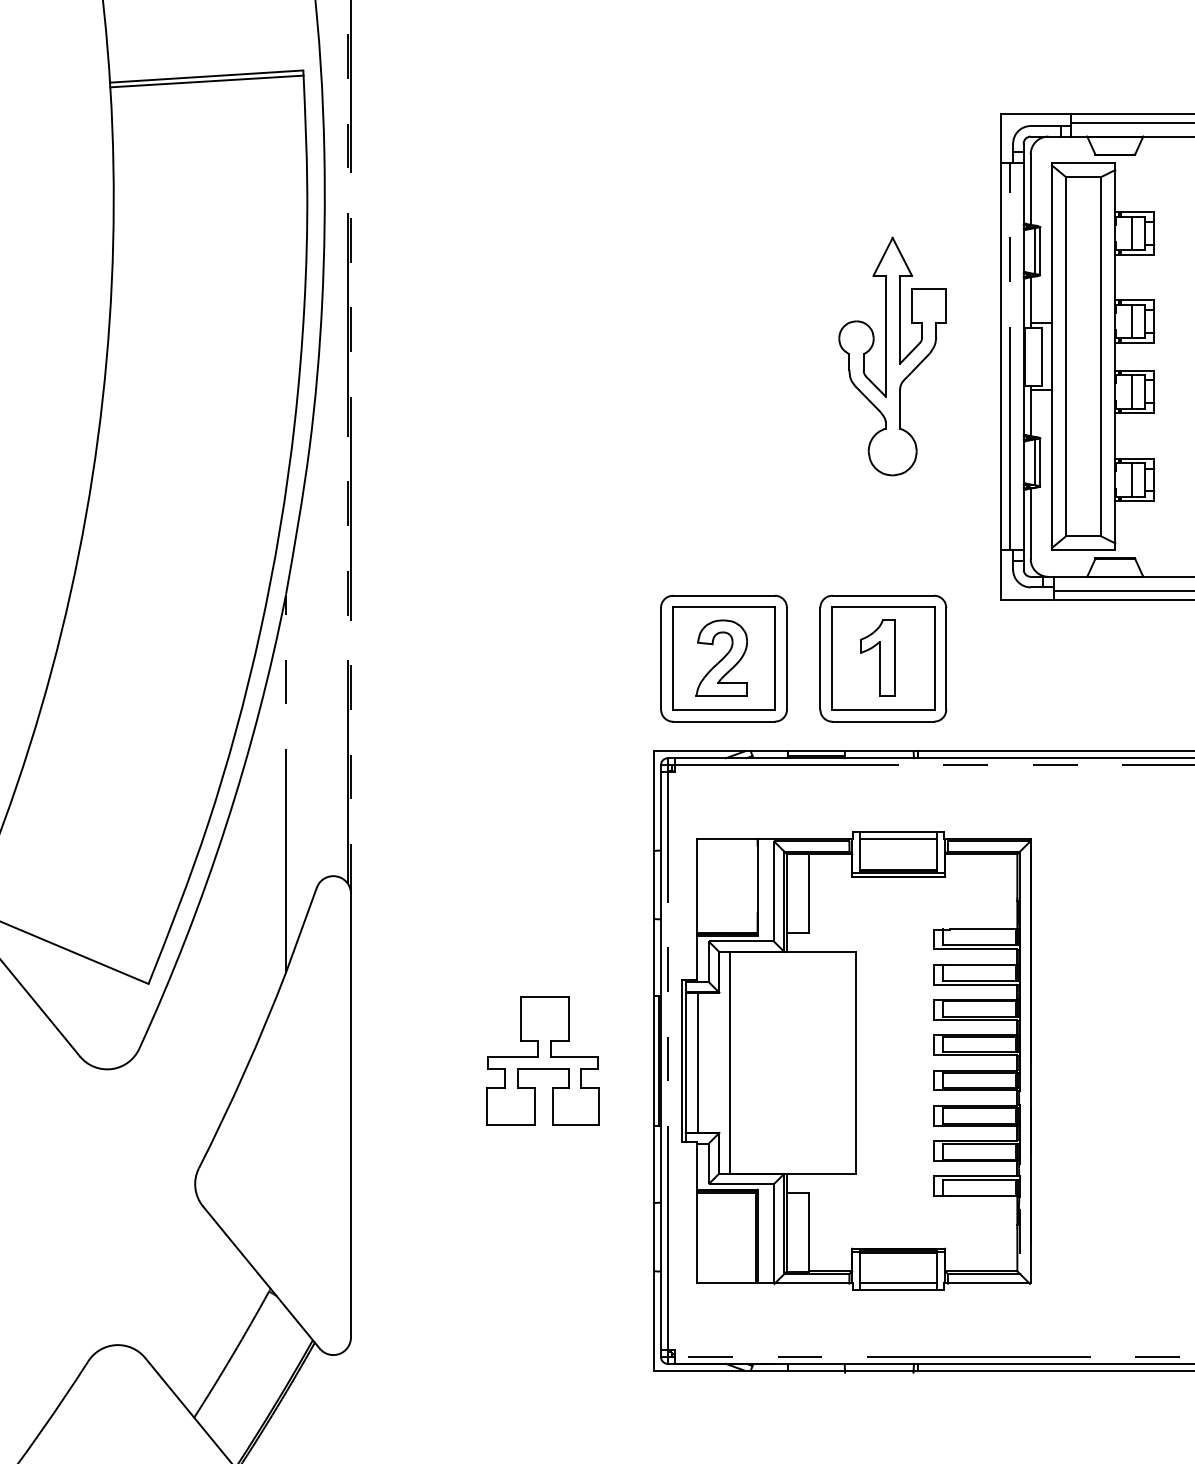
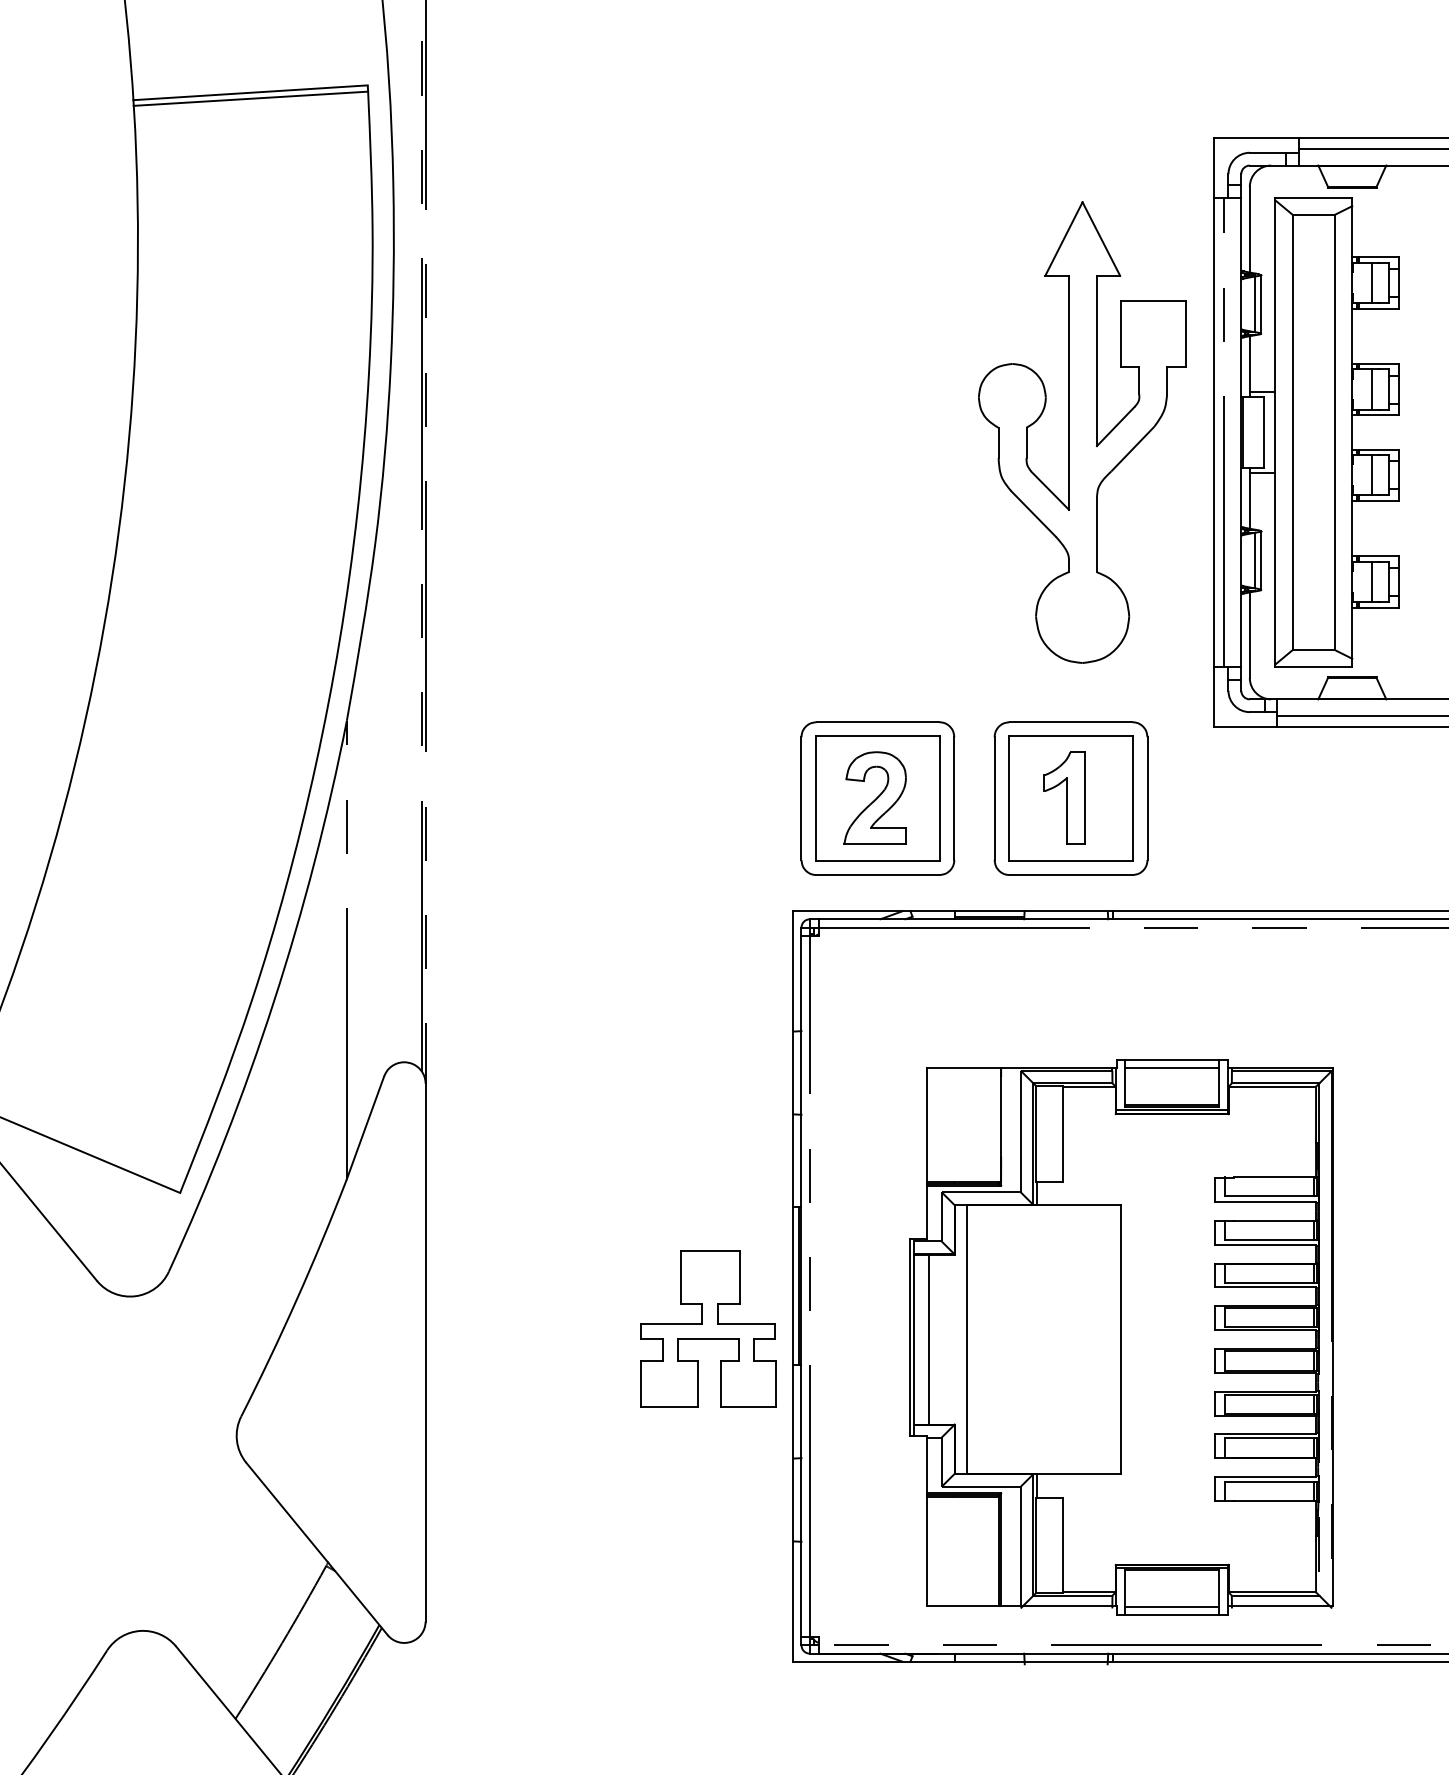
part: (892, 356) -> (1082, 432), size x1.6
part: (542, 1060) -> (707, 1328), moved
part: (856, 1060) -> (1120, 1336), moved

